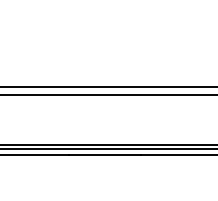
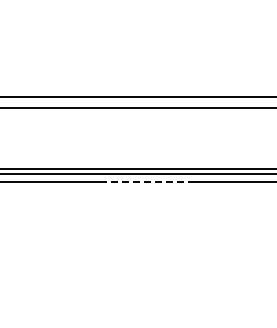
line: (104, 155) -> (149, 182), solid -> dashed

